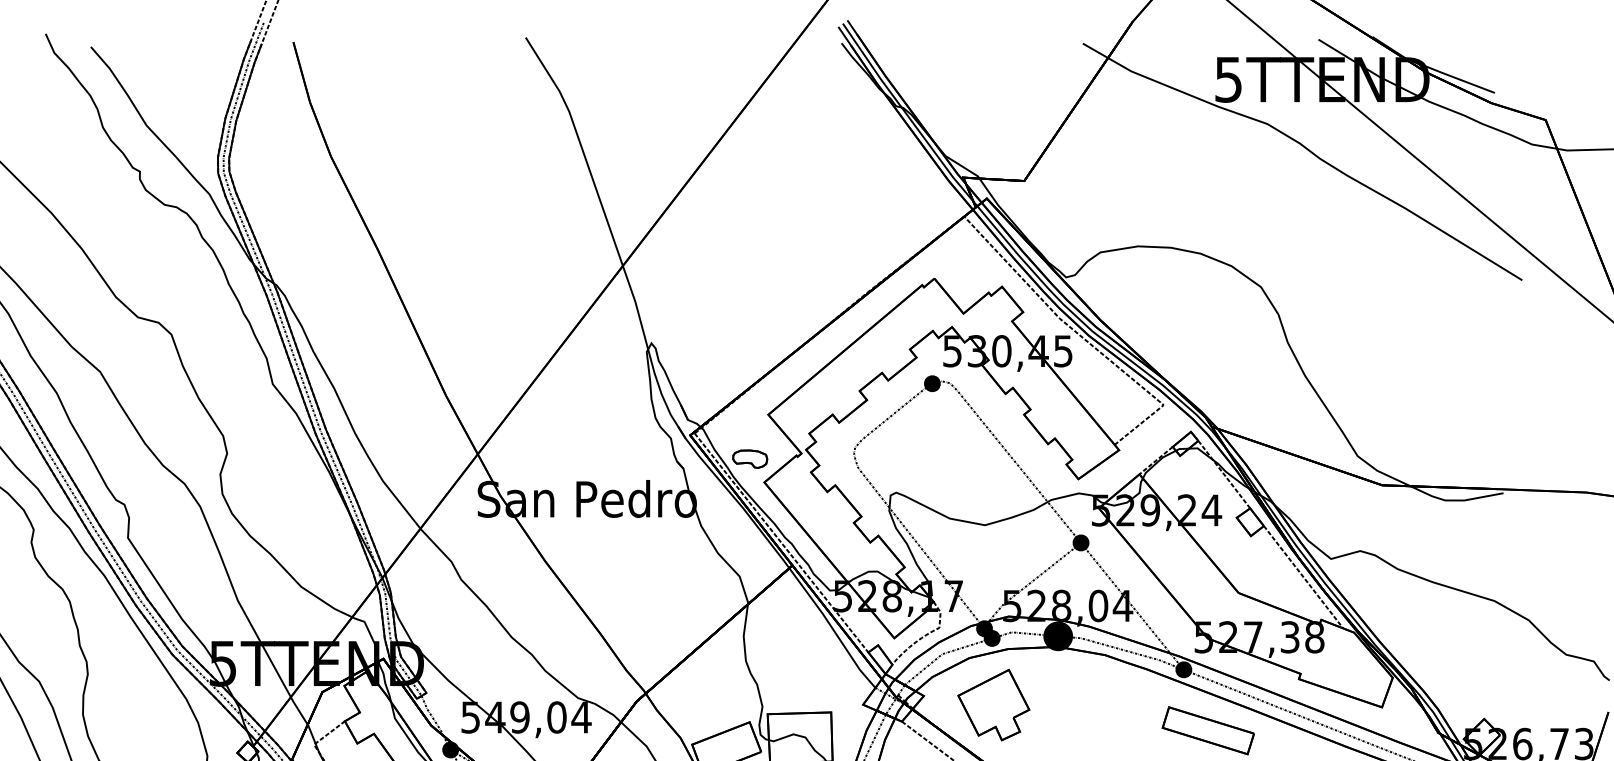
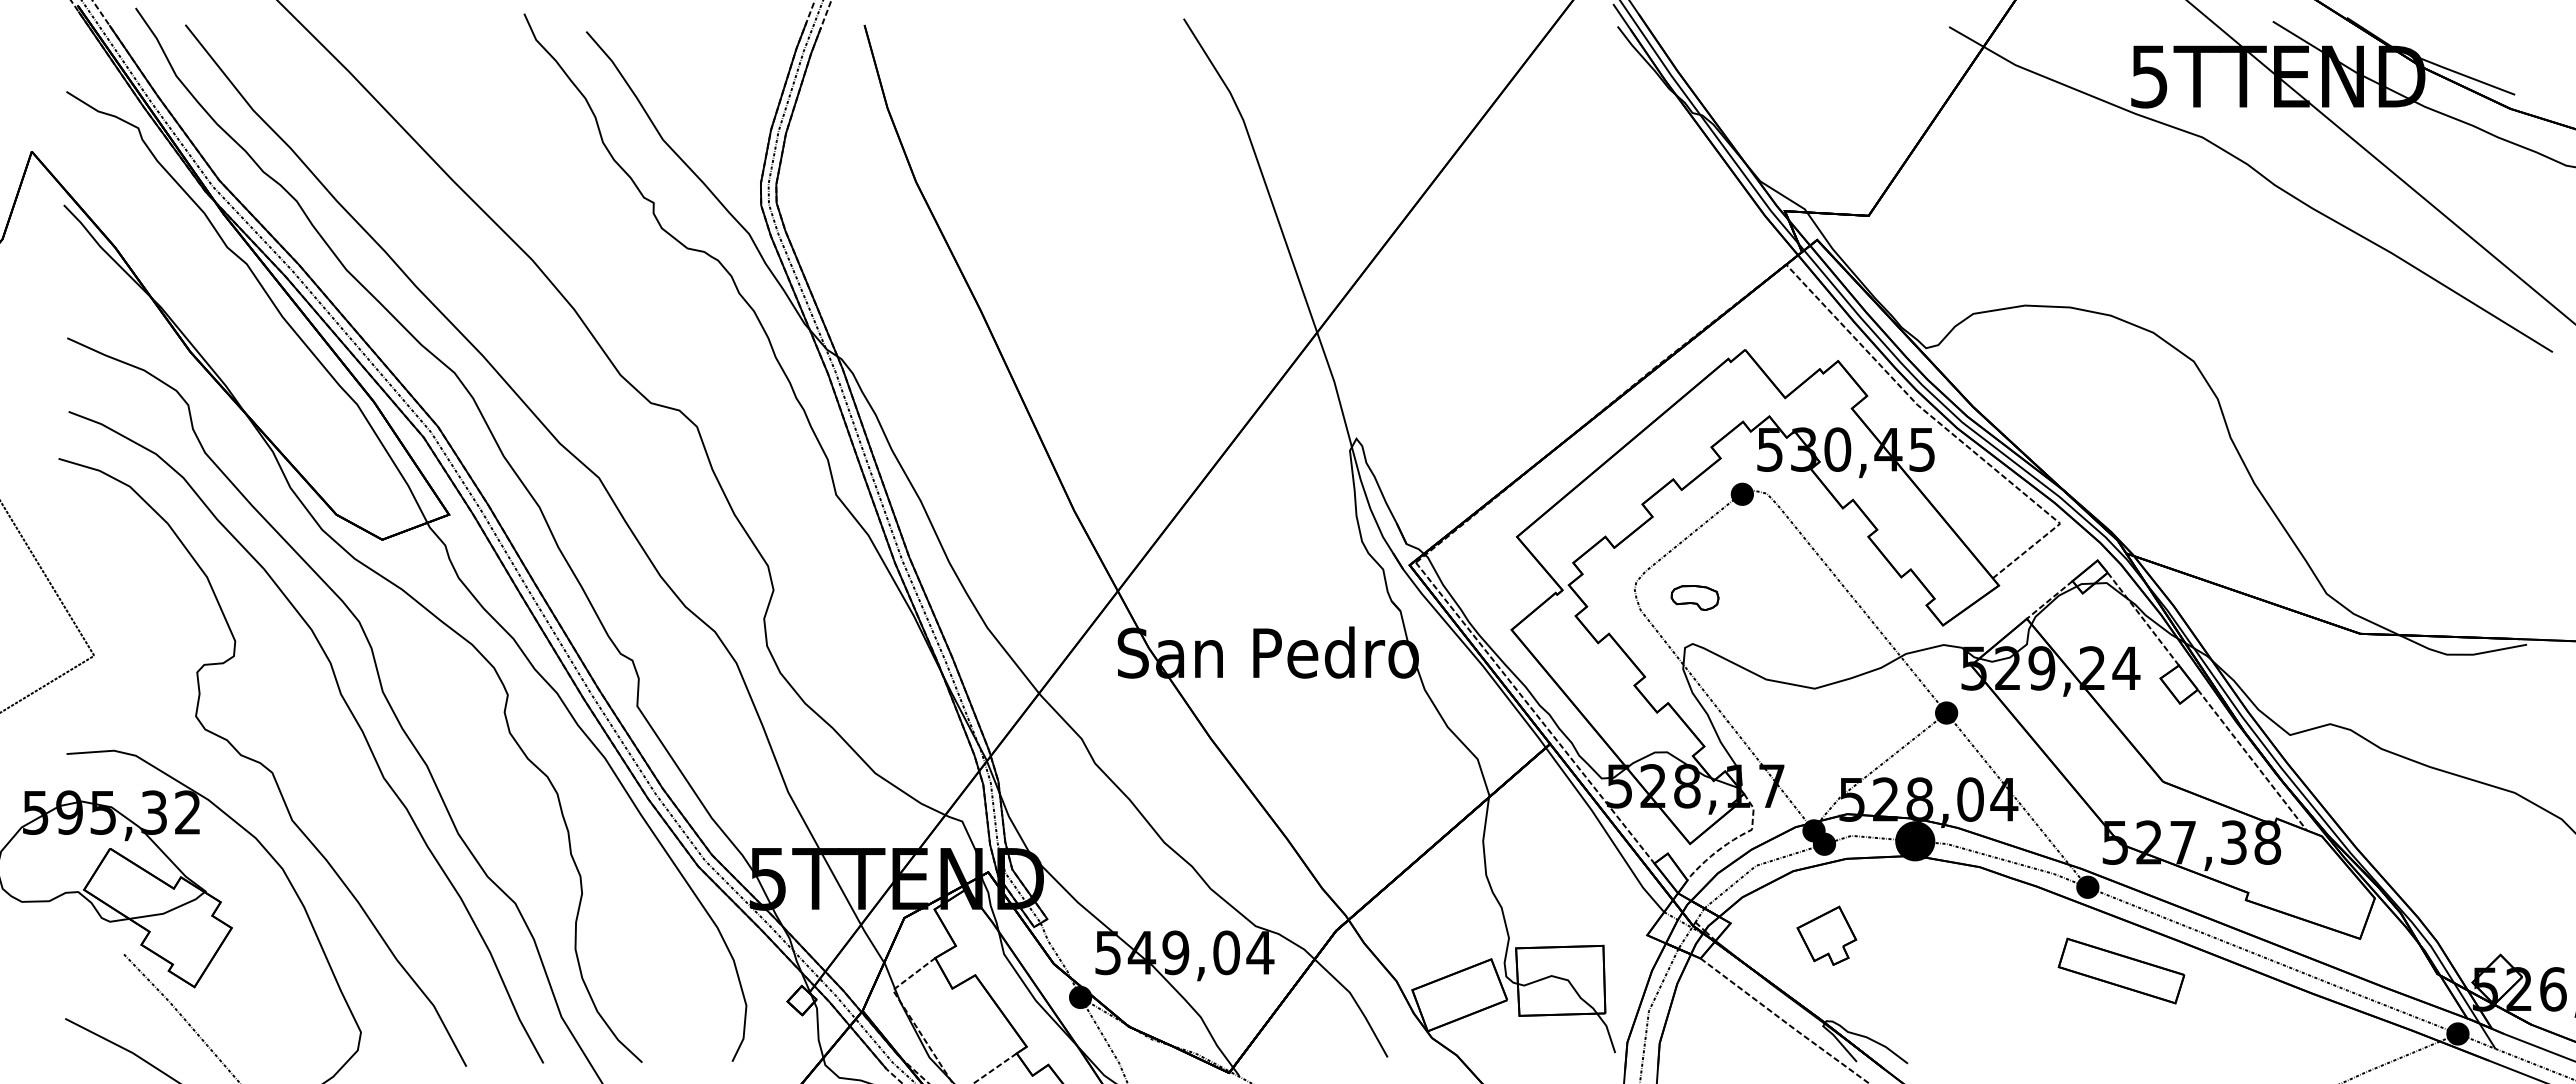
part: (749, 458) -> (1694, 597), moved
part: (993, 704) -> (1826, 935), size x0.6

